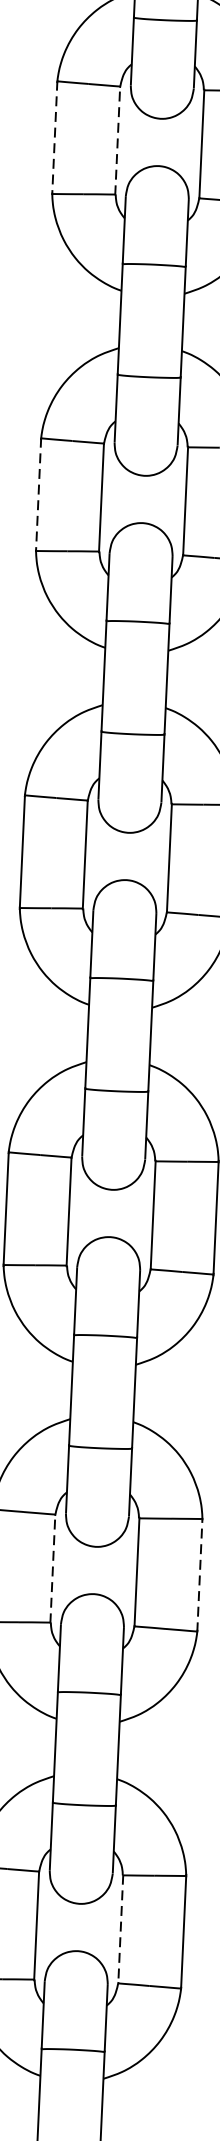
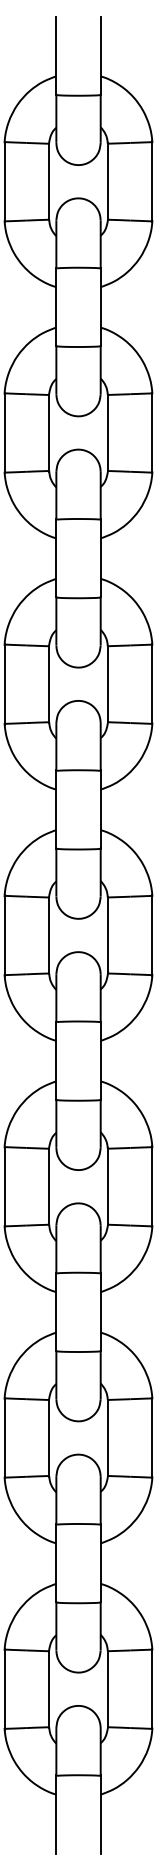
line: (54, 138) -> (4, 433), dashed -> solid
line: (117, 139) -> (48, 432), dashed -> solid
line: (38, 495) -> (4, 684), dashed -> solid
line: (52, 1567) -> (48, 1437), dashed -> solid
line: (200, 1574) -> (152, 1437), dashed -> solid
line: (121, 1929) -> (108, 1689), dashed -> solid

